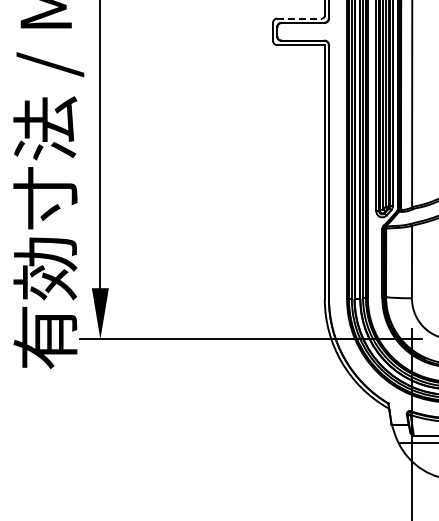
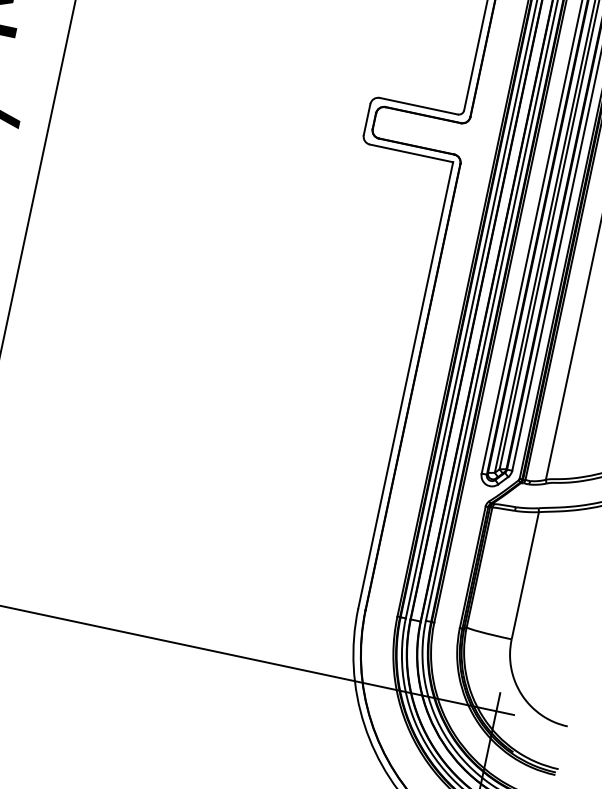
line: (300, 18) -> (420, 106), dashed -> solid

